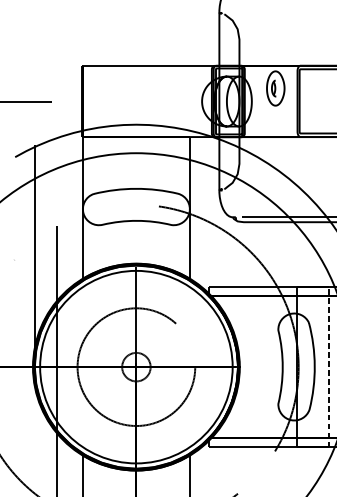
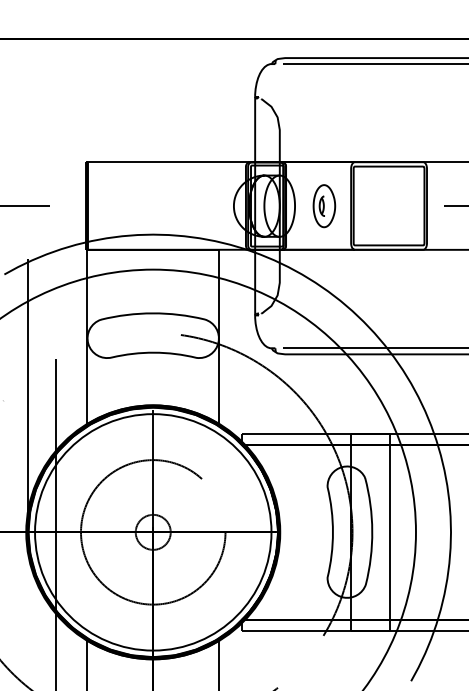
part: (275, 88) -> (324, 206), moved
line: (329, 367) -> (390, 532), dashed -> solid

